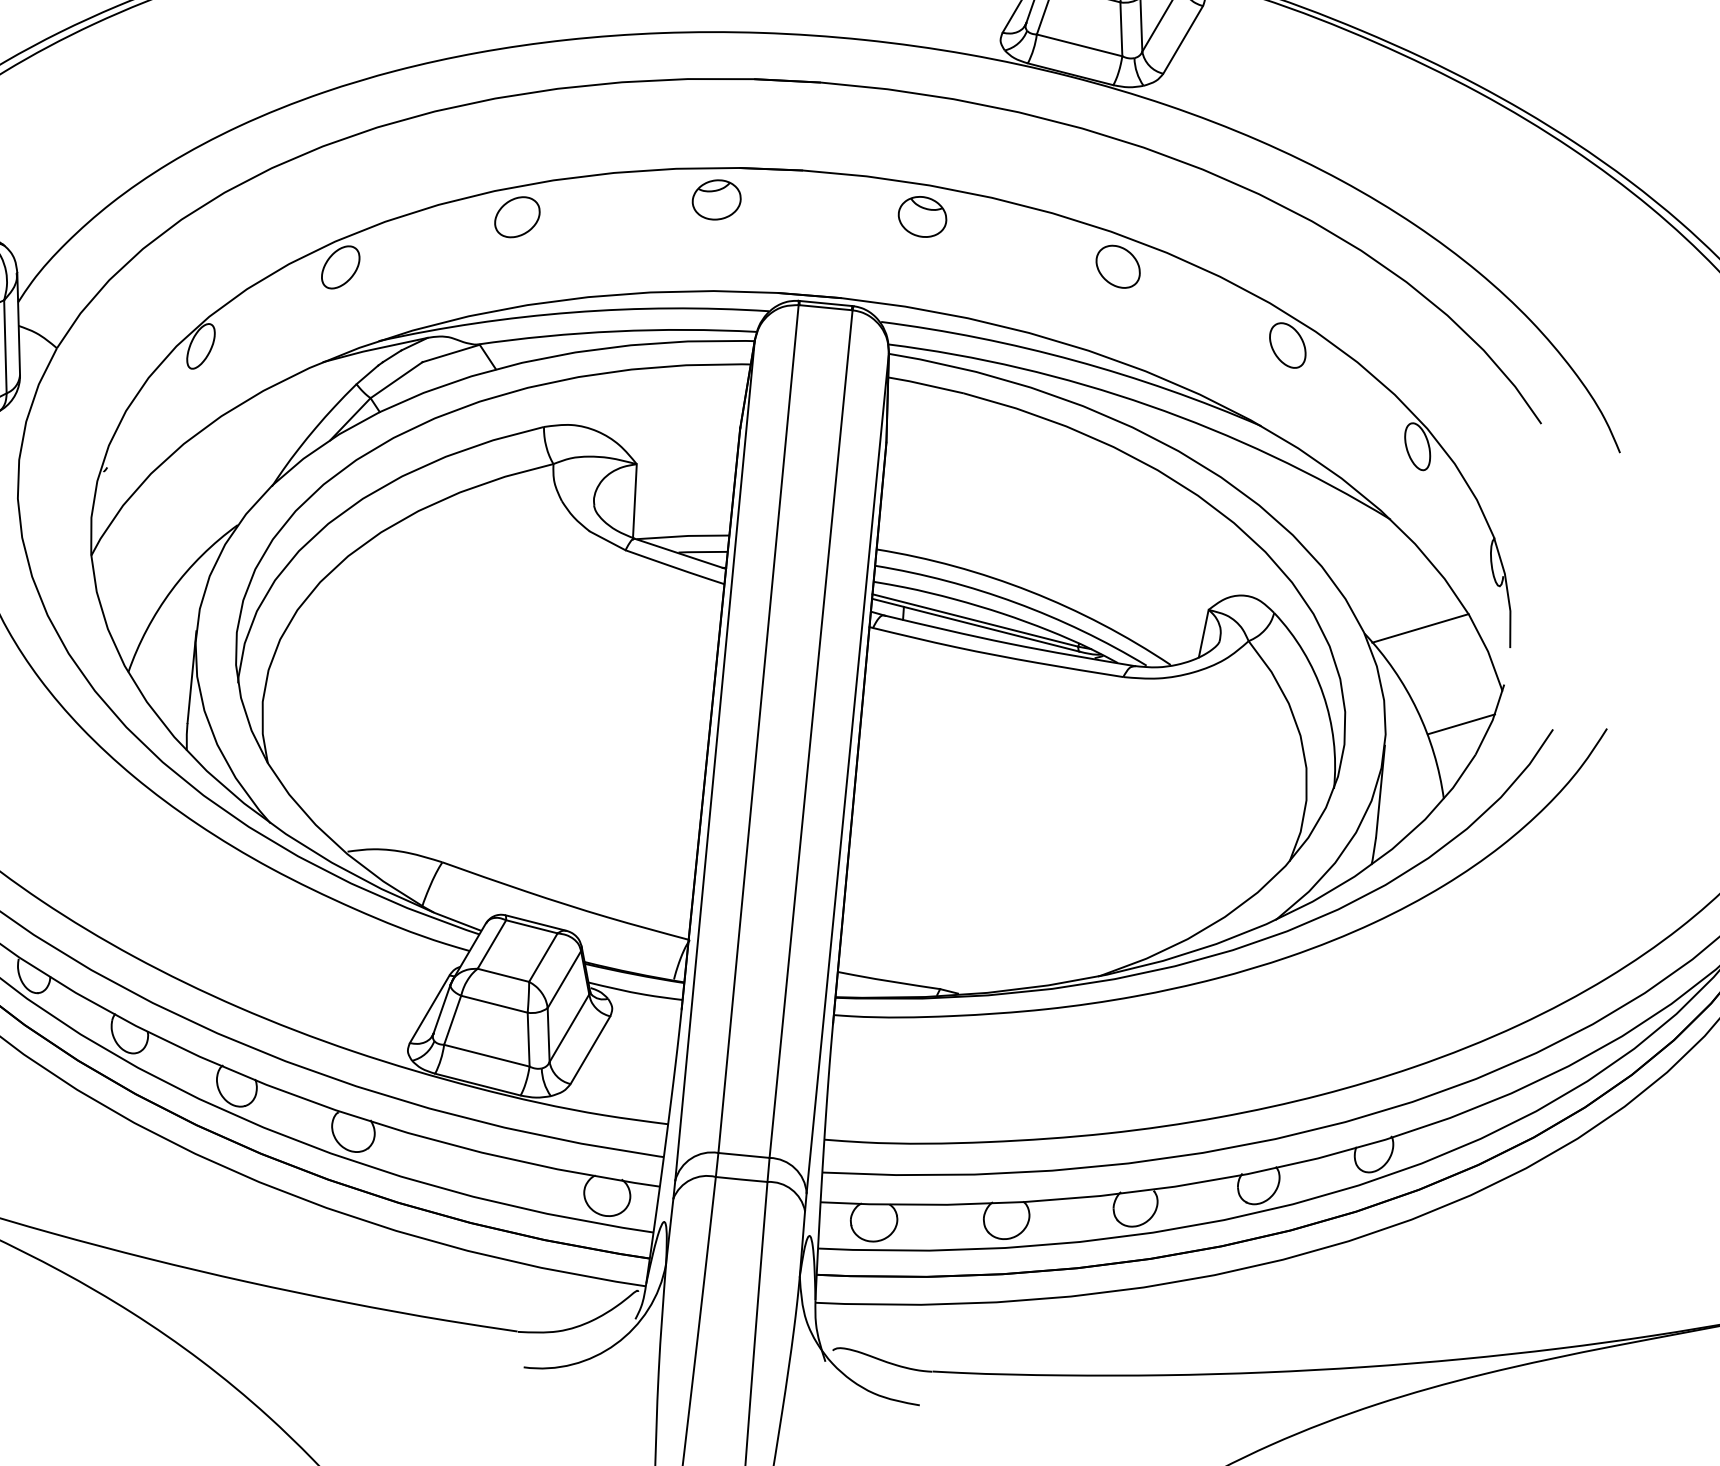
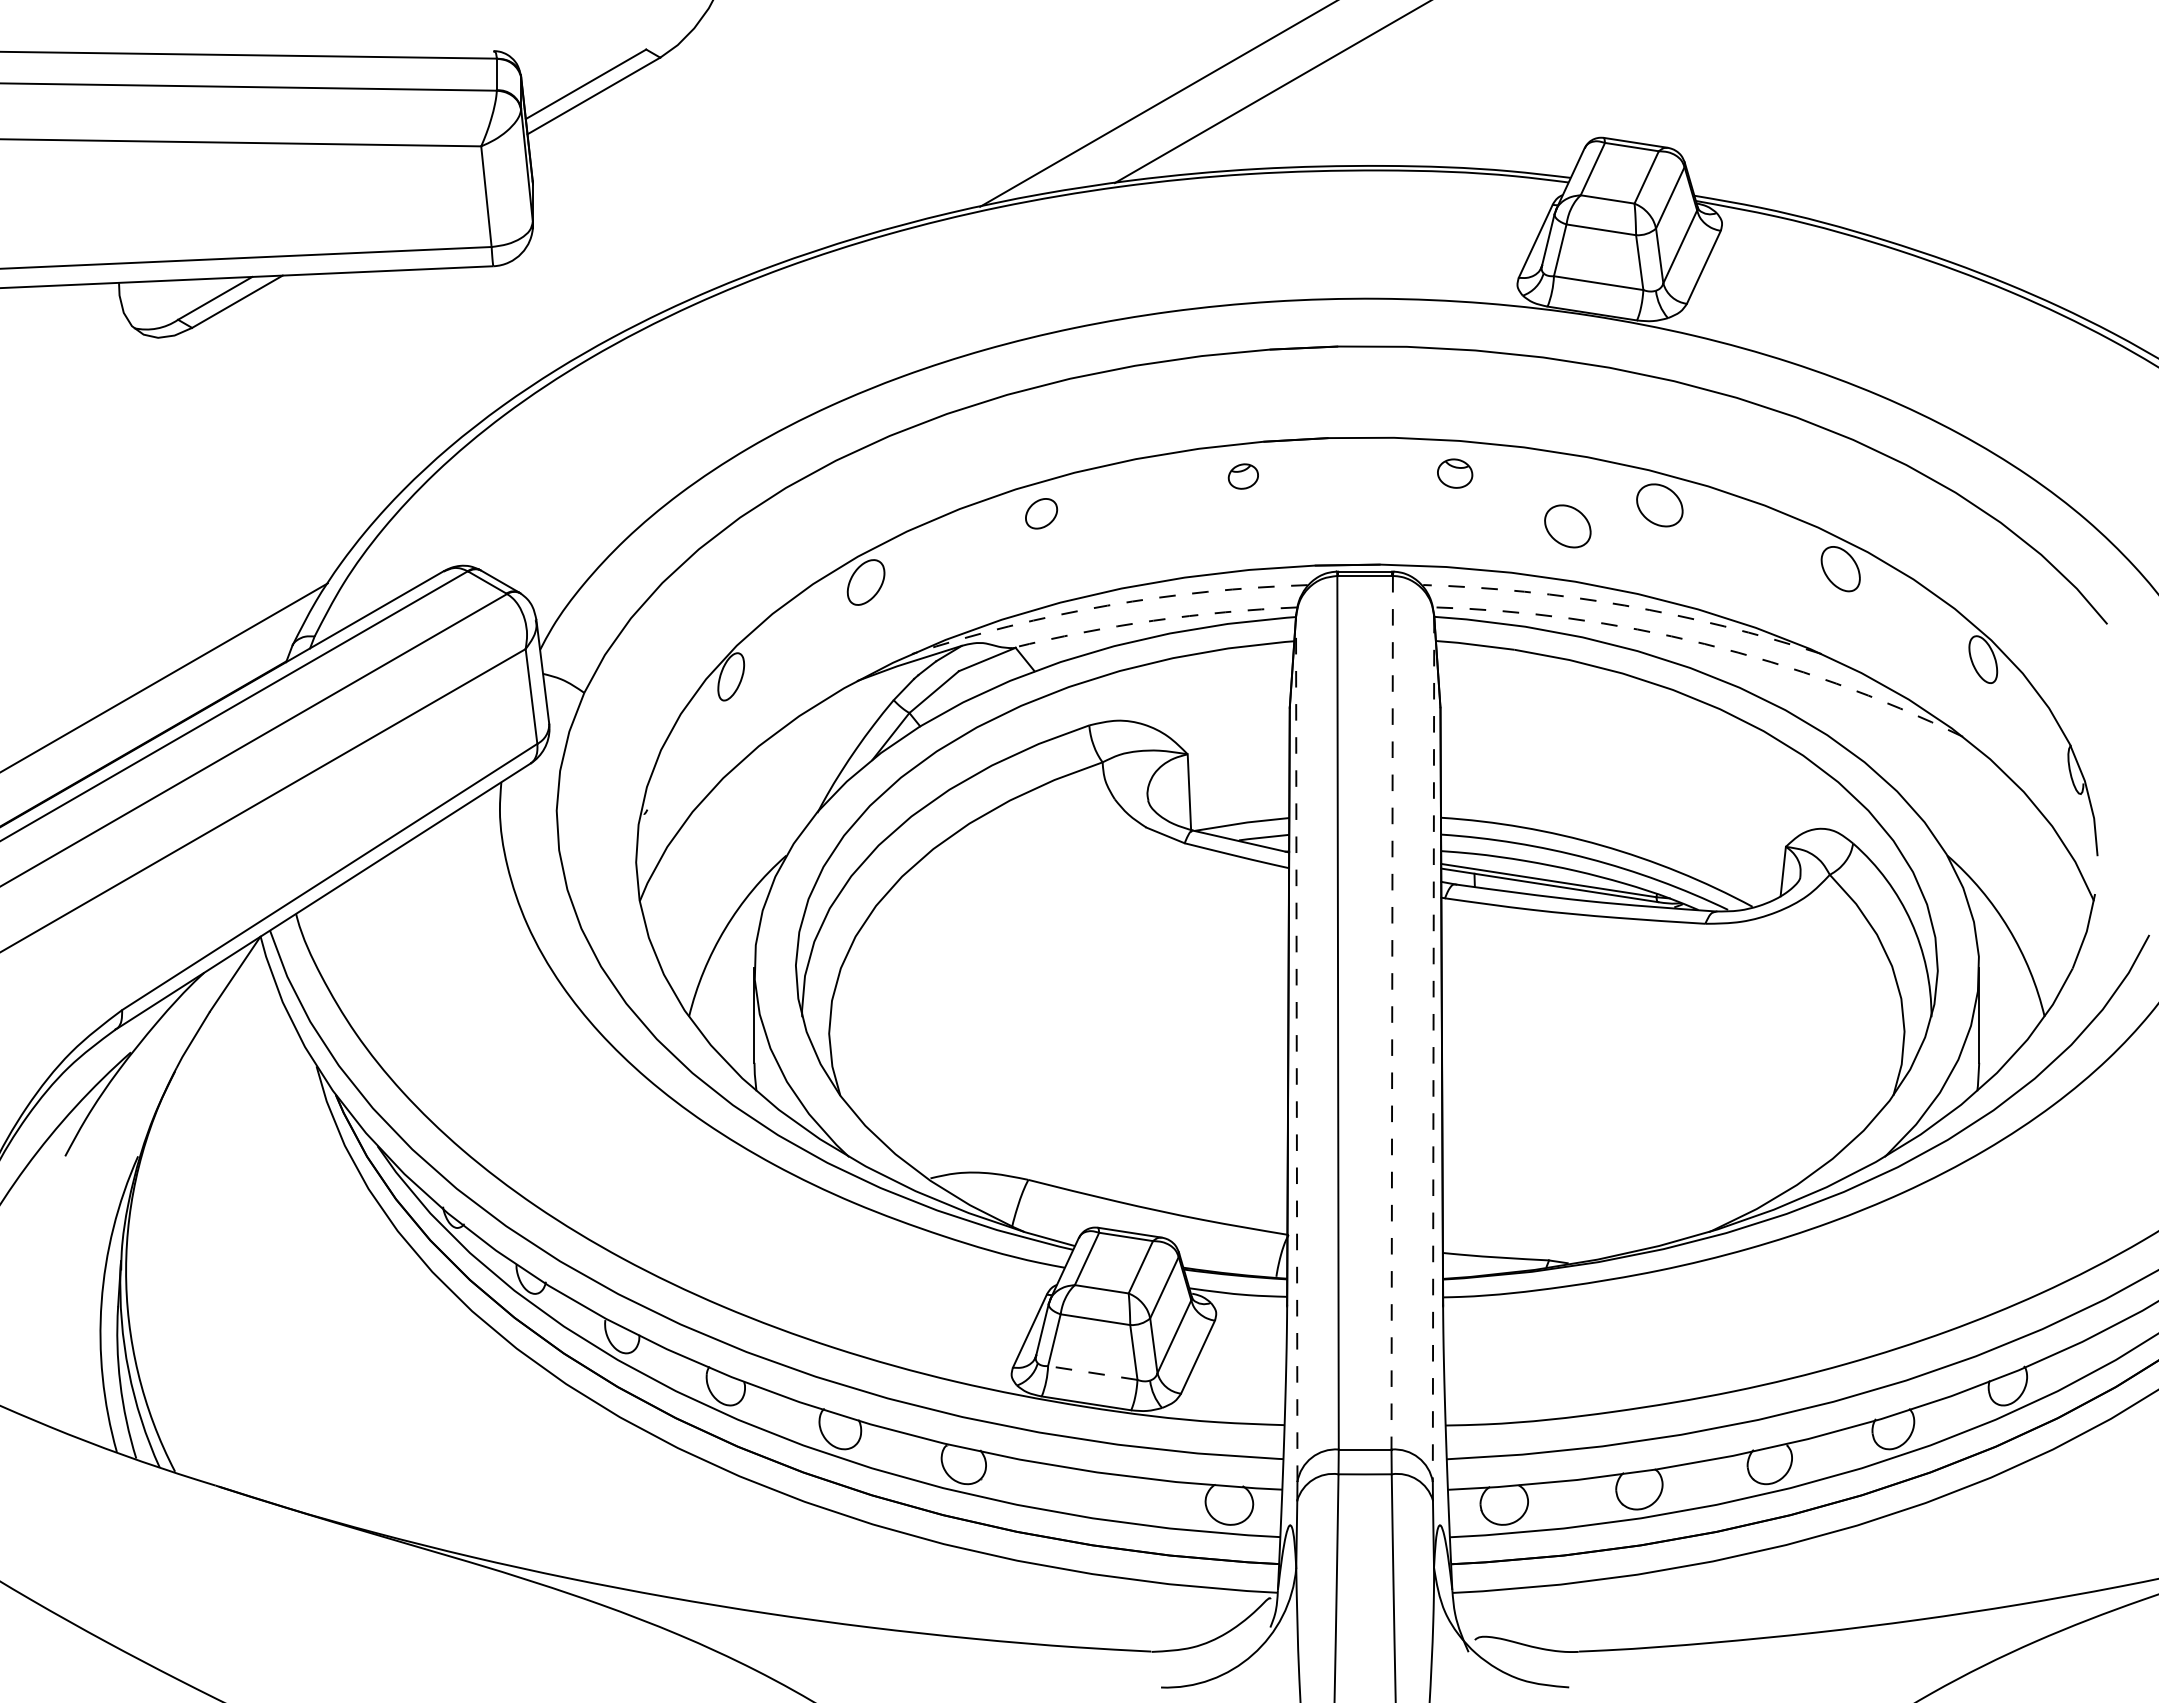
part: (716, 199) -> (1243, 476), size x0.6
part: (517, 216) -> (1041, 513), size x0.7
part: (921, 216) -> (1454, 473), size x0.7
part: (1026, 278) -> (1567, 526), added
arc: (572, 312) -> (1107, 605), solid -> dashed
arc: (616, 331) -> (1153, 620), solid -> dashed
arc: (1074, 360) -> (1624, 605), solid -> dashed
arc: (1148, 405) -> (1704, 644), solid -> dashed
line: (1420, 627) -> (2003, 844), removed
line: (1460, 723) -> (2054, 938), removed
line: (811, 733) -> (1392, 1012), solid -> dashed
line: (714, 760) -> (1296, 1049), solid -> dashed
line: (847, 773) -> (1433, 1049), solid -> dashed
line: (486, 1055) -> (1092, 1372), solid -> dashed

